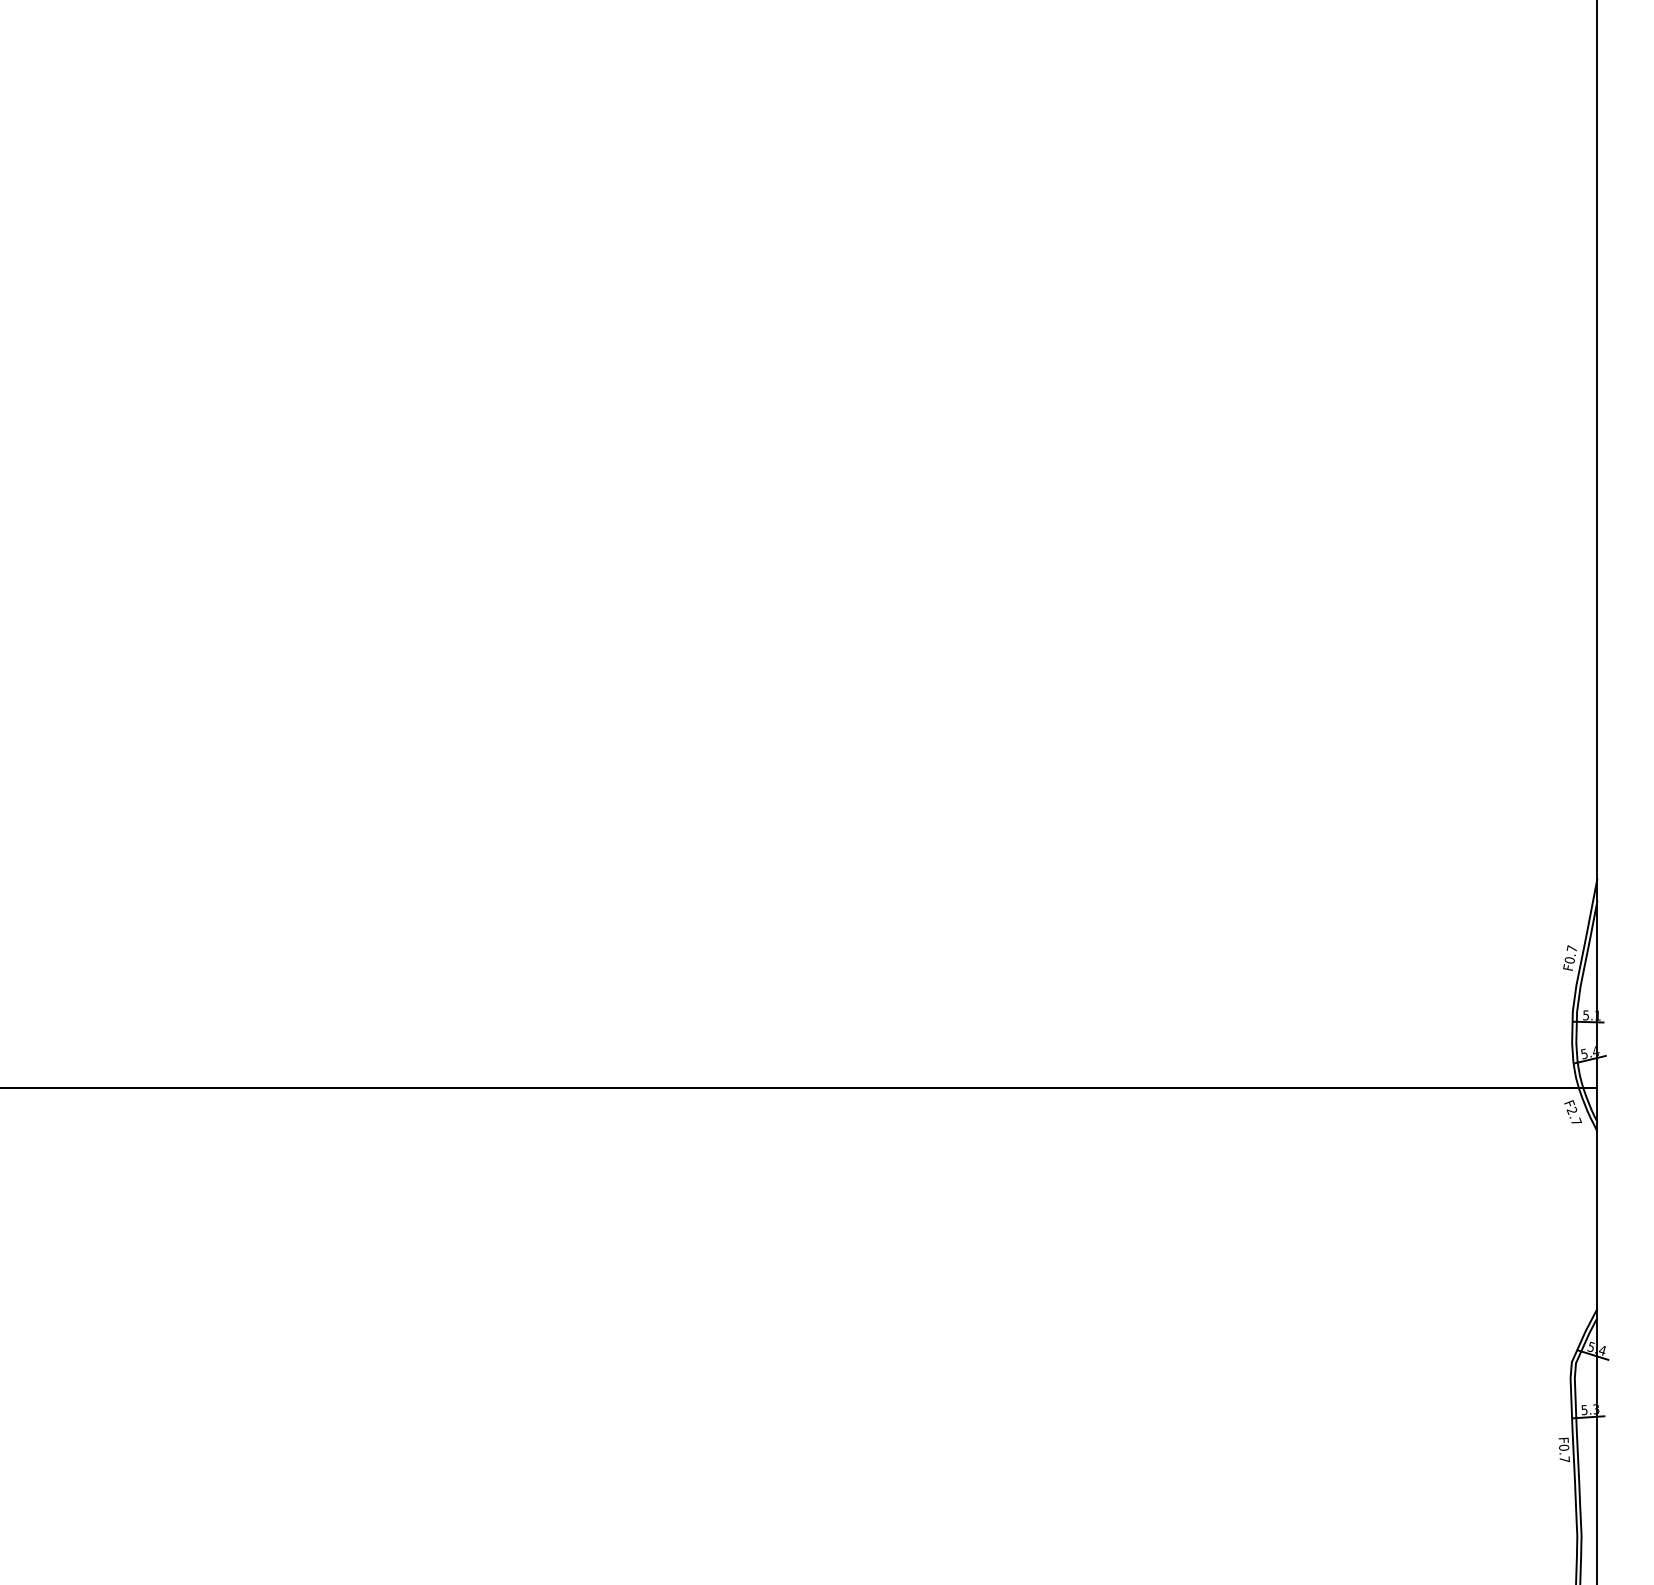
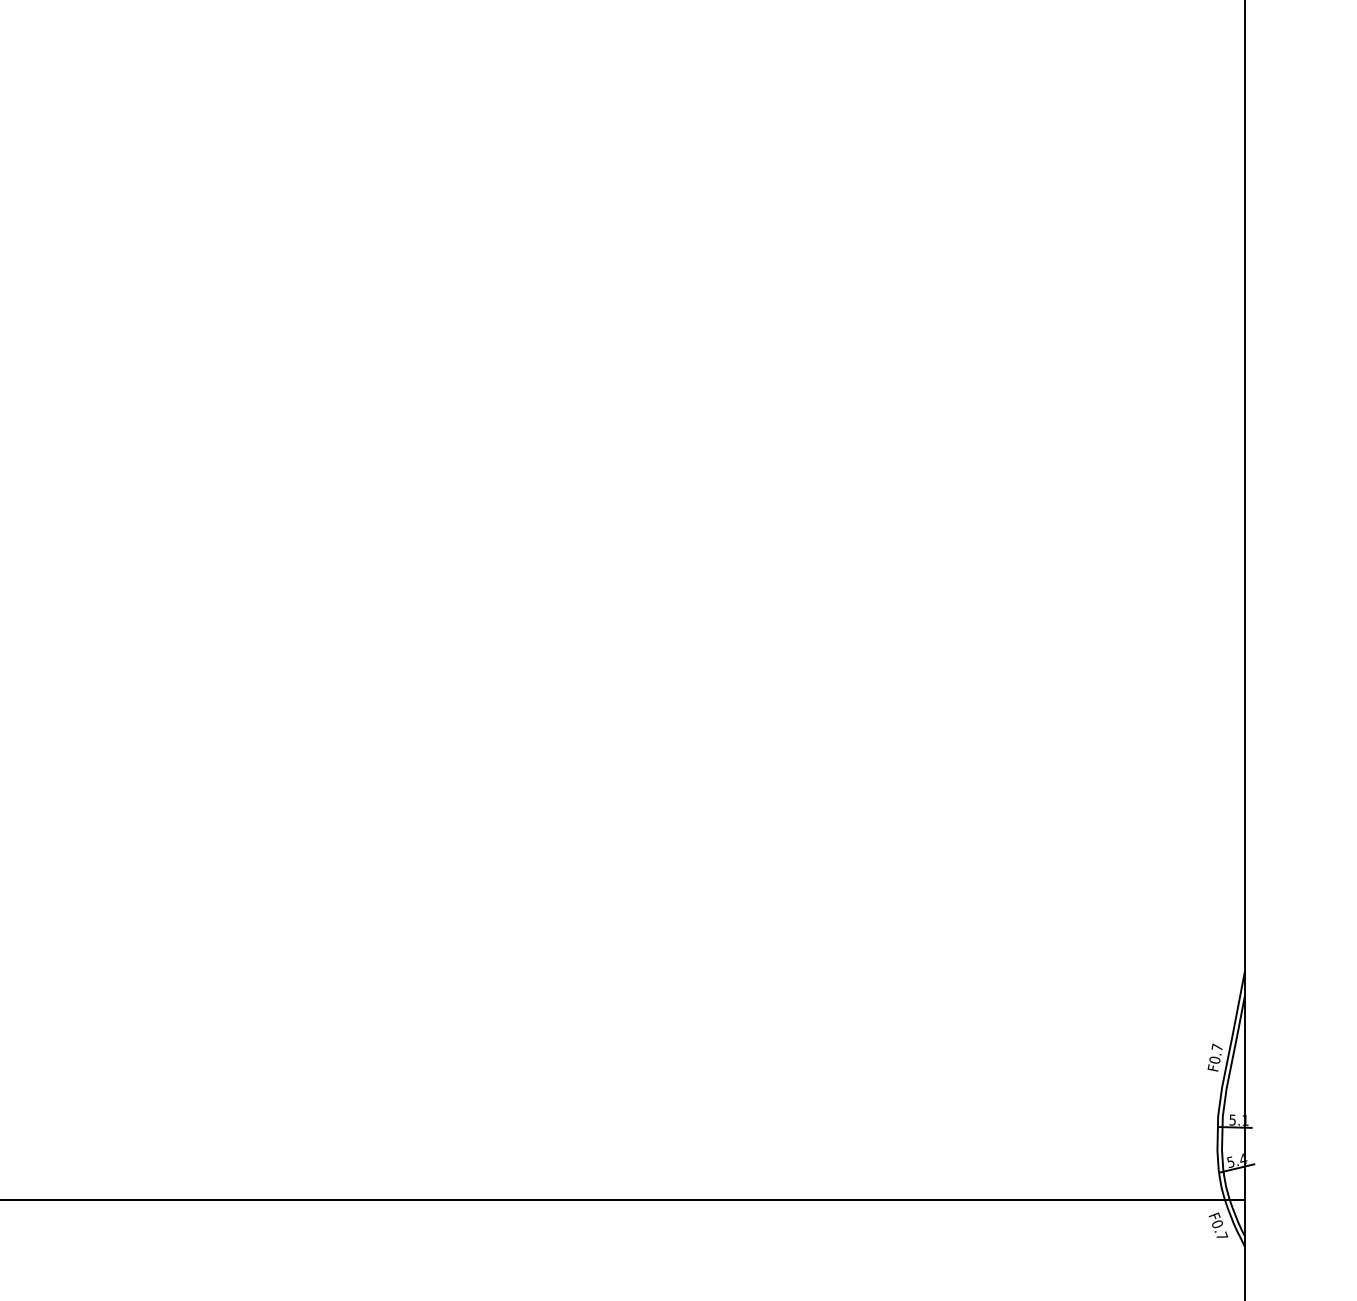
text: (1571, 1110) -> (1216, 1223), F2.7 -> F0.7

